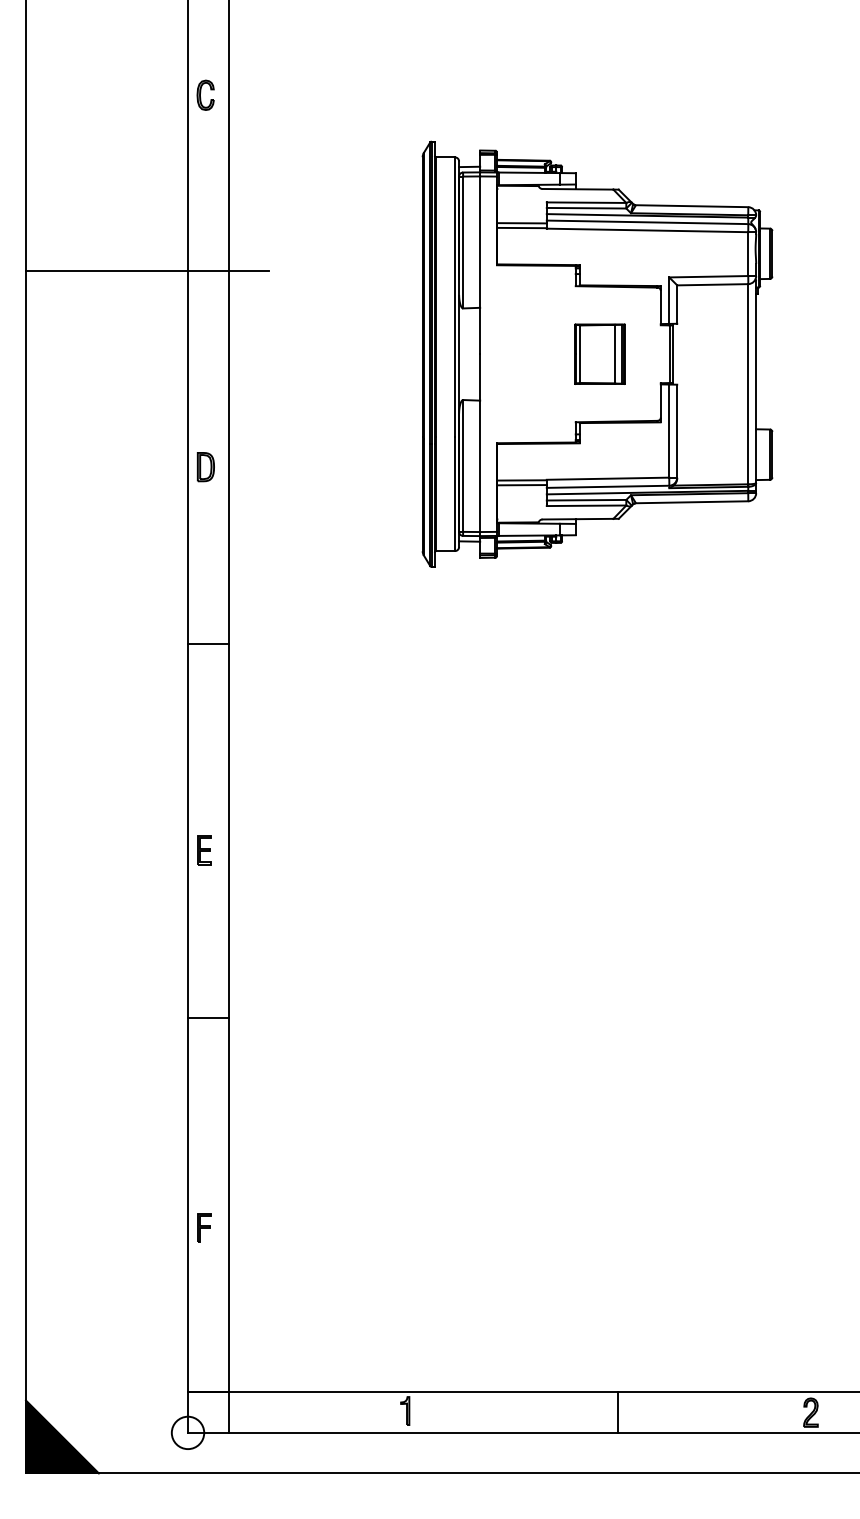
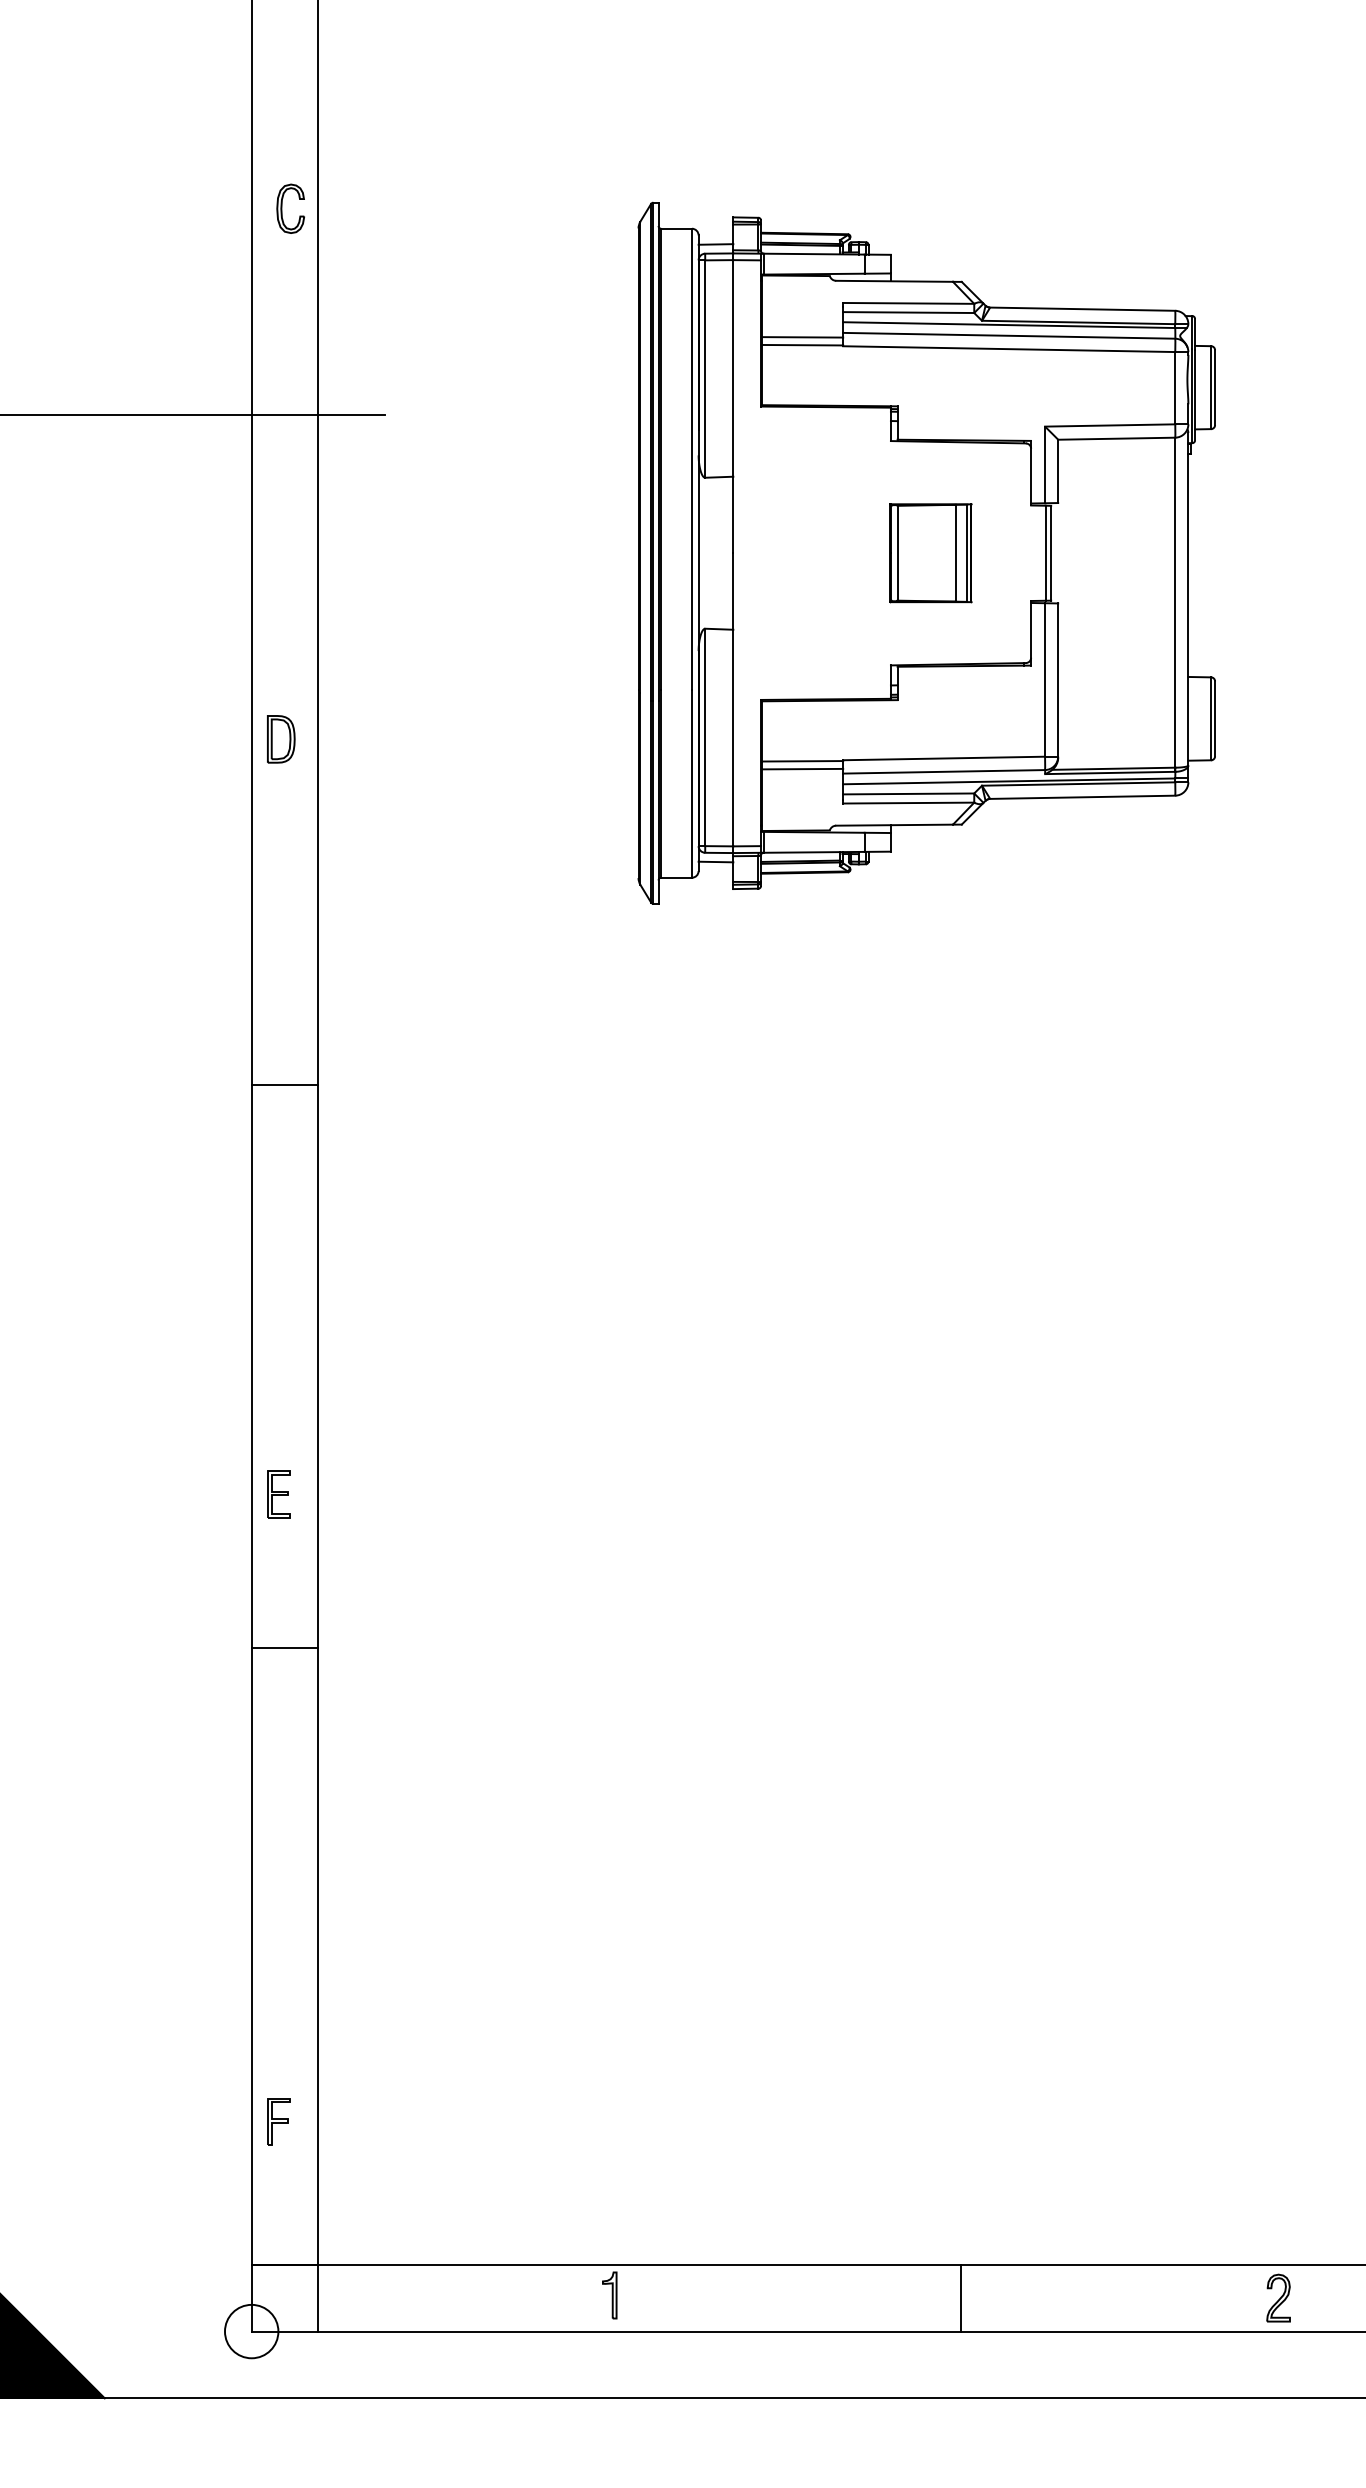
part: (205, 94) -> (290, 207), moved
line: (208, 644) -> (285, 1084), moved
part: (204, 850) -> (278, 1495), moved
part: (204, 1227) -> (278, 2121), moved

